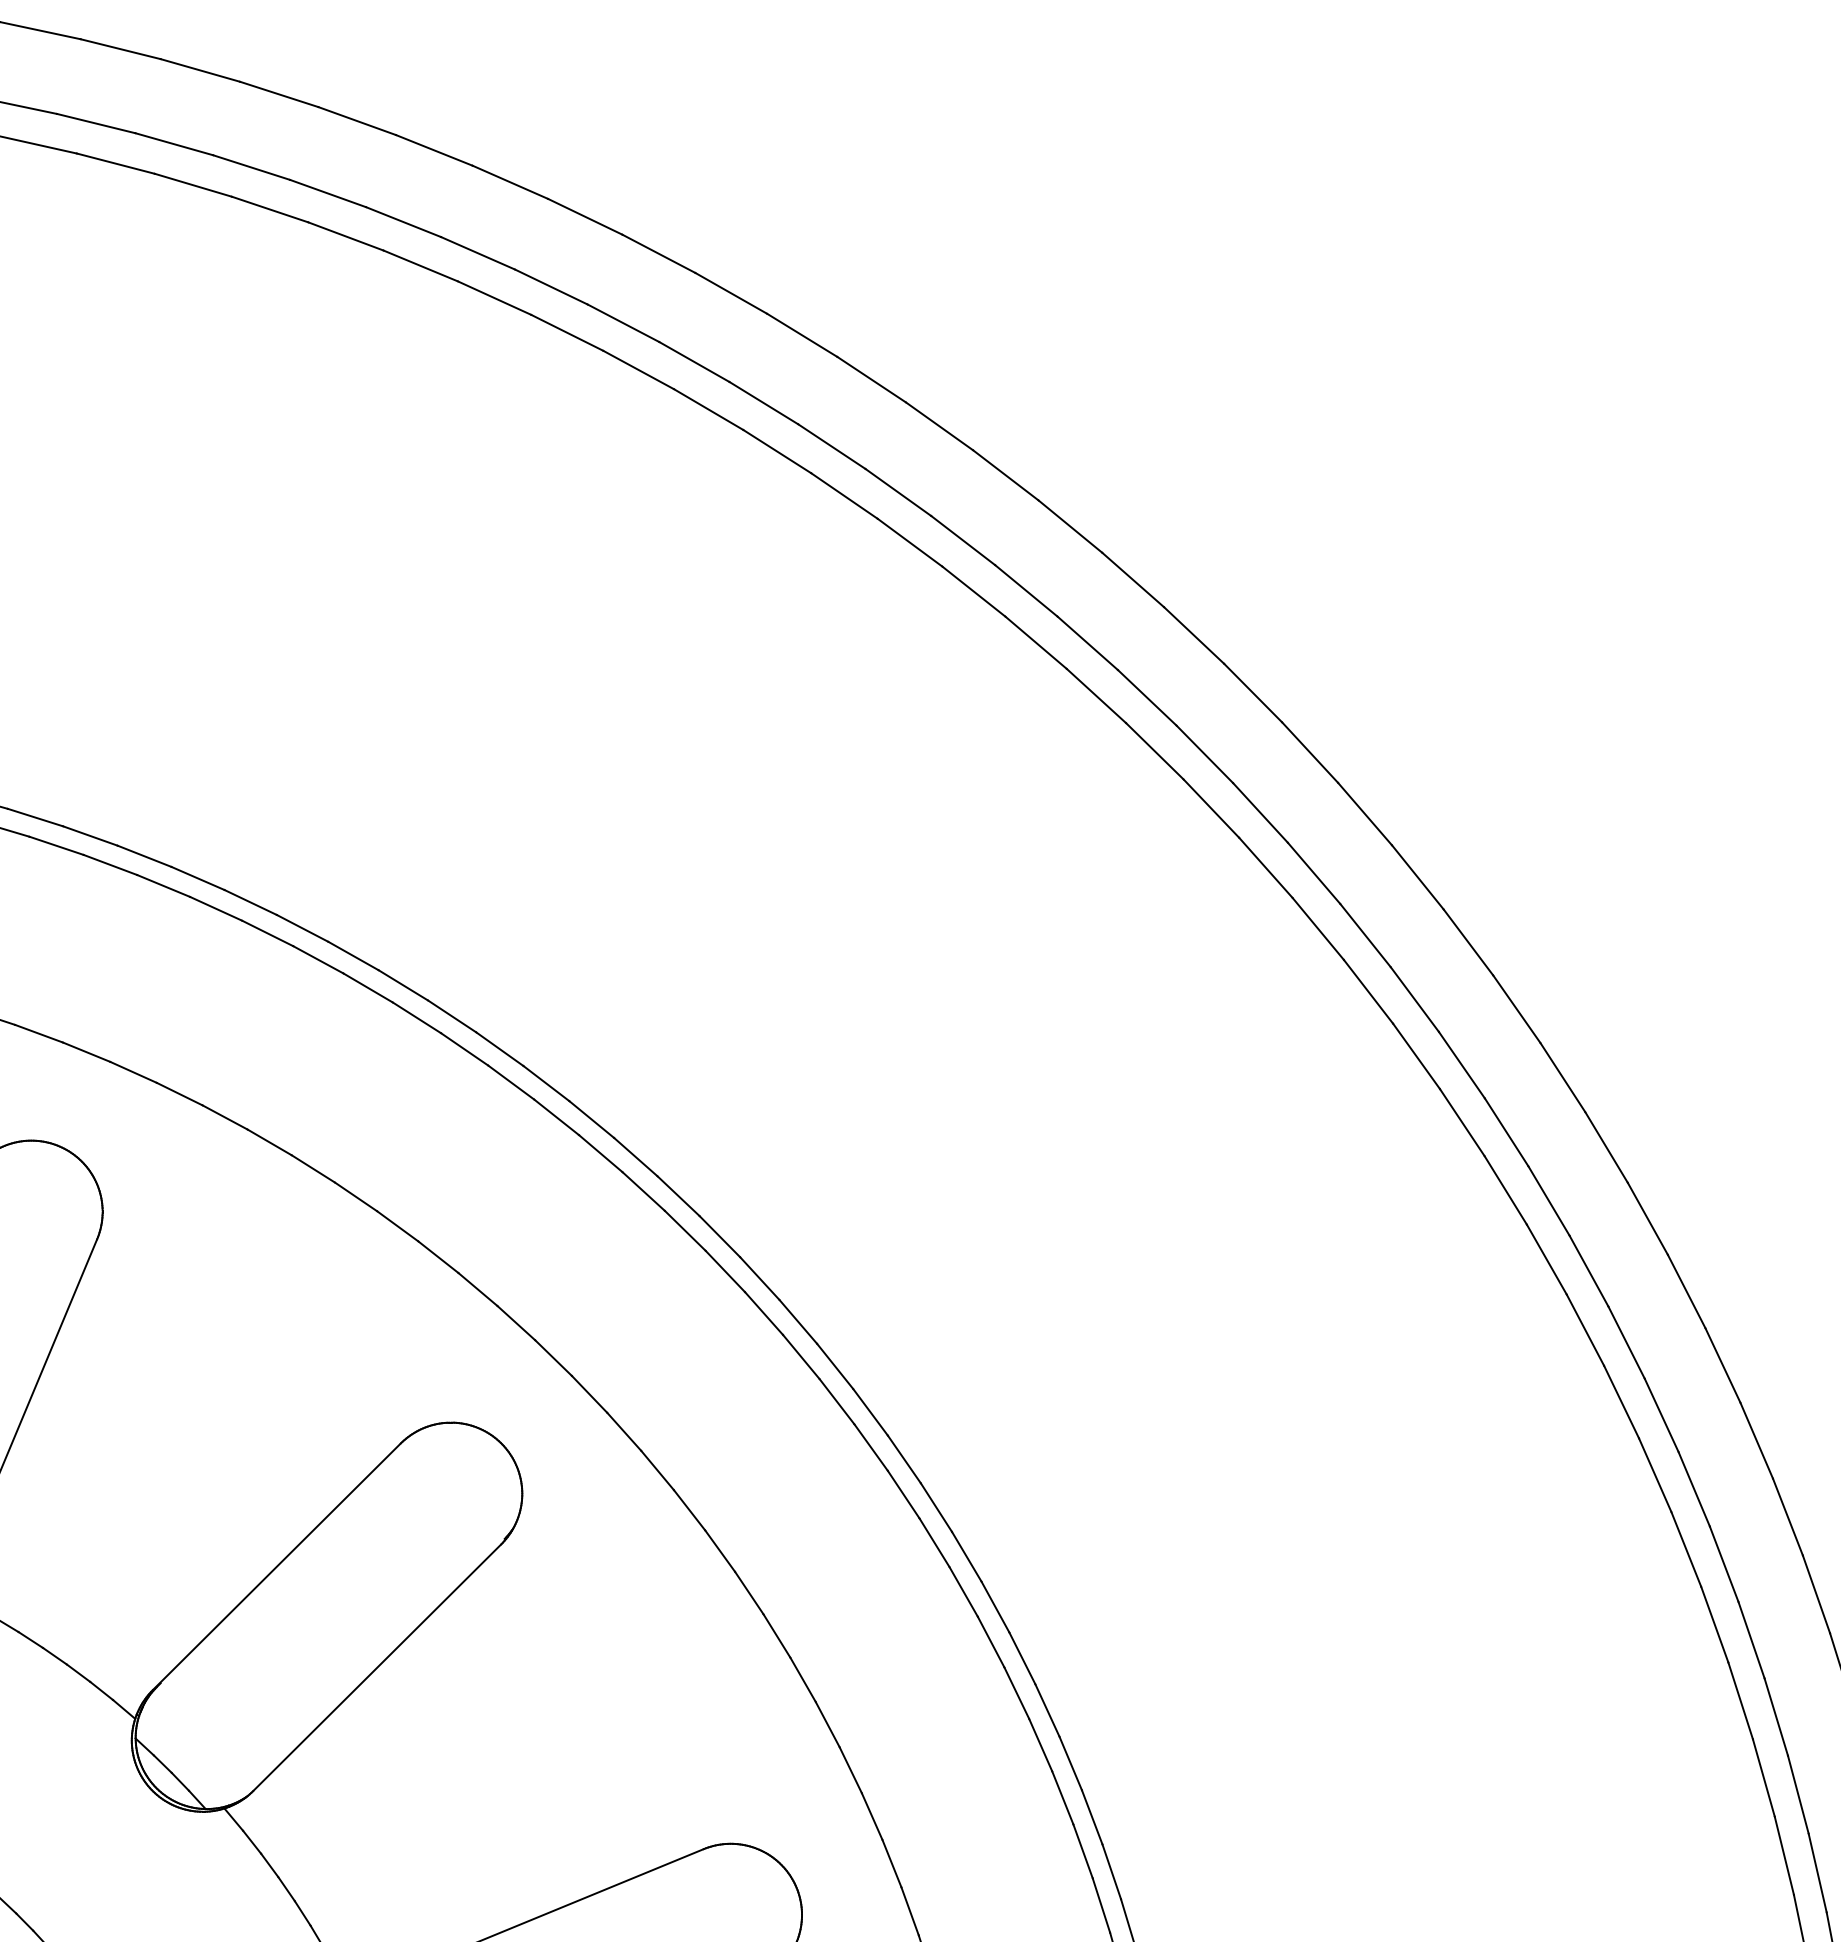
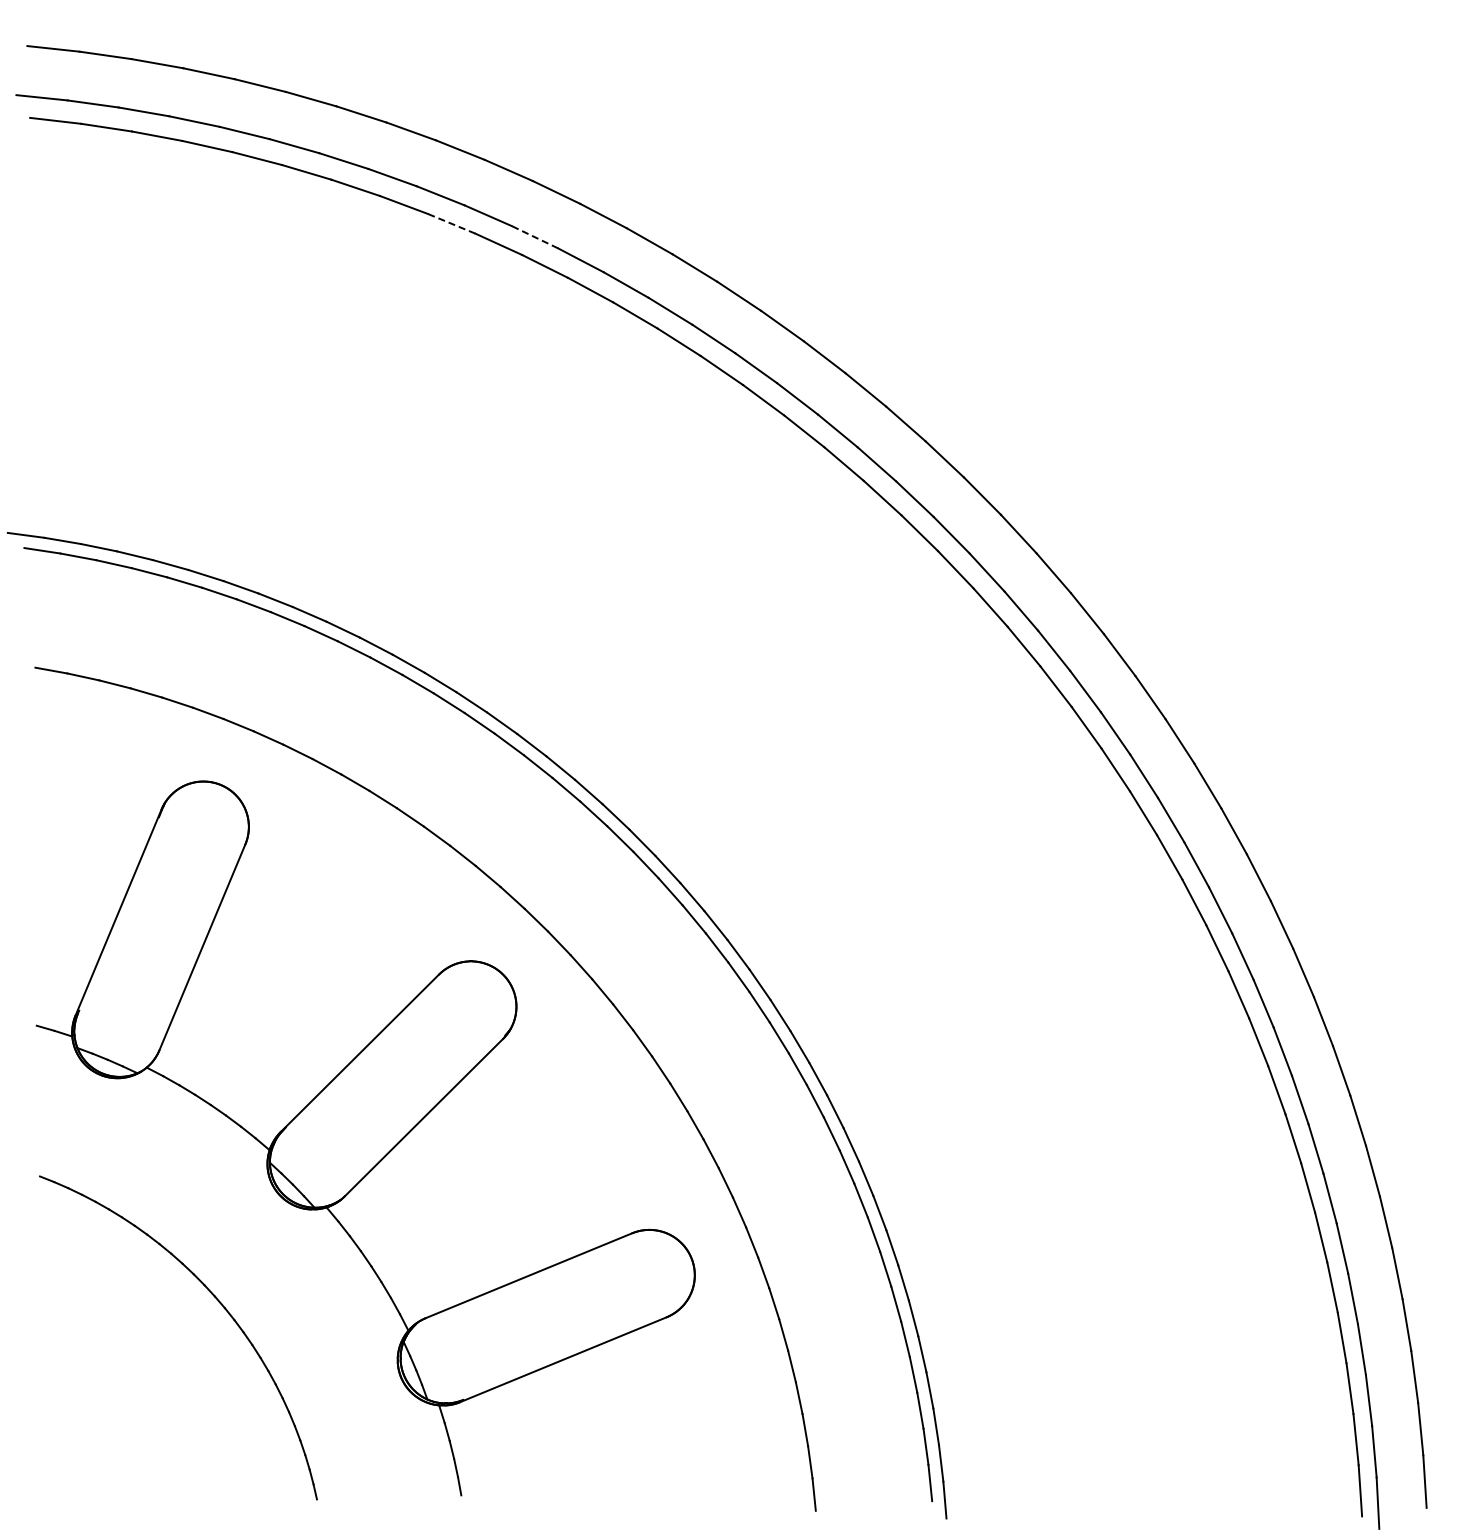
line: (420, 265) -> (451, 223), solid -> dashed
line: (552, 287) -> (535, 237), solid -> dashed

